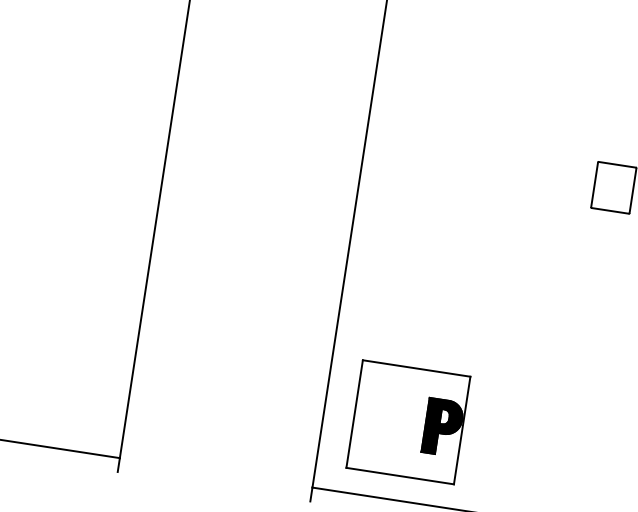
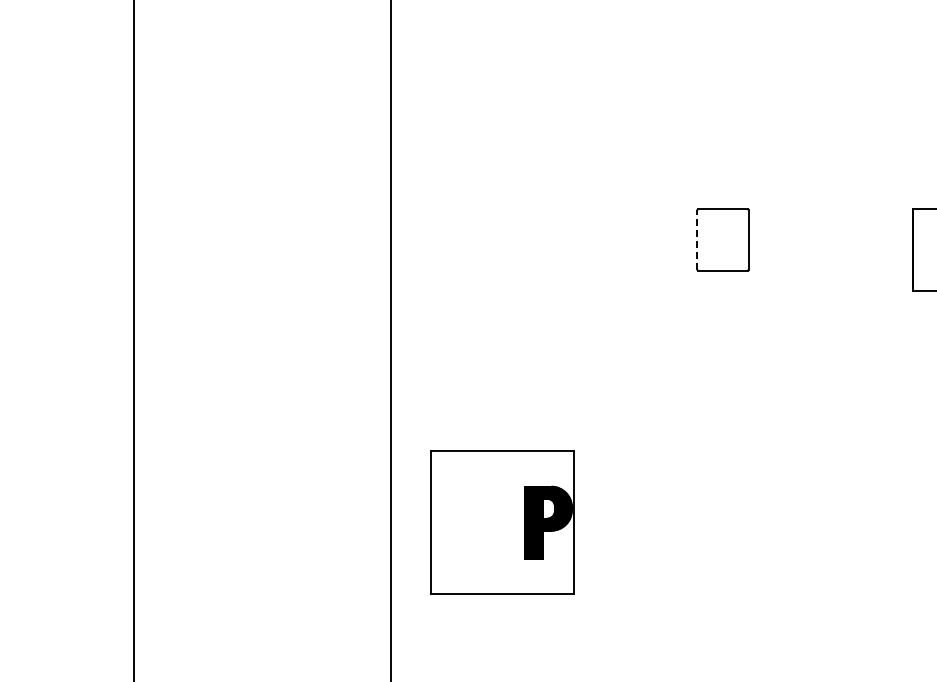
line: (594, 184) -> (697, 239), solid -> dashed
part: (408, 422) -> (502, 522), moved

